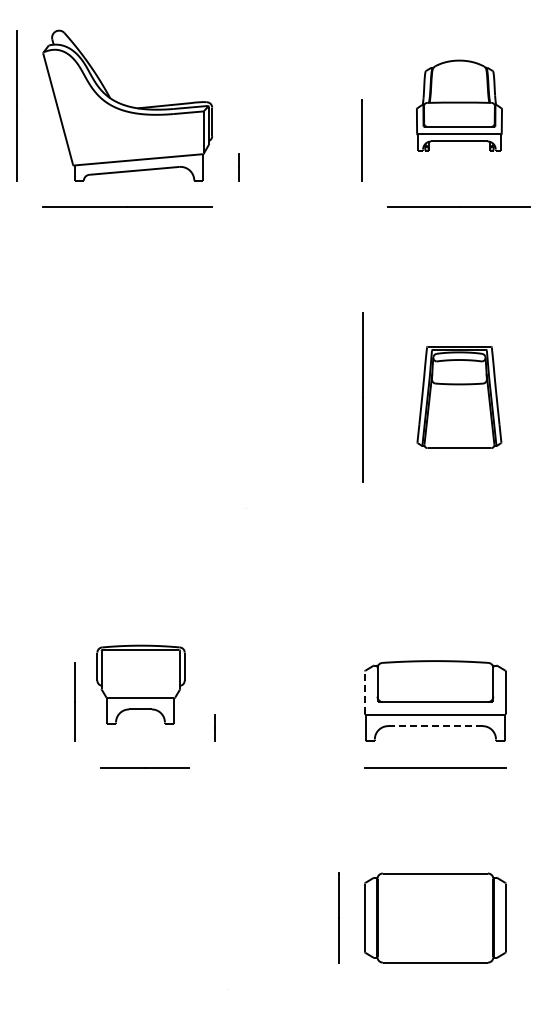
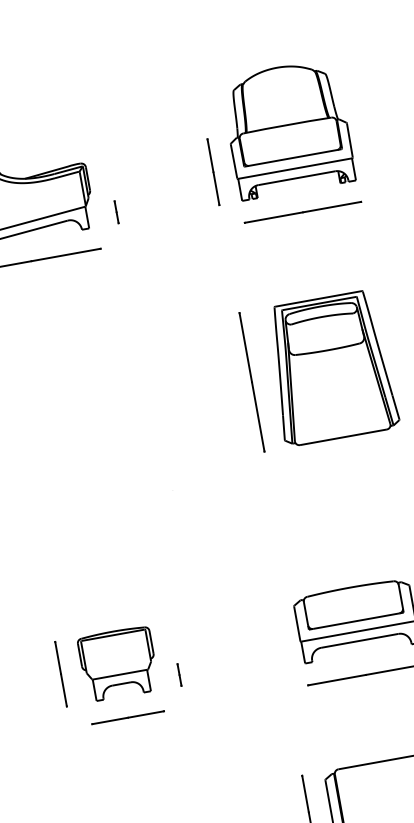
part: (459, 105) -> (288, 129), size x1.67
part: (459, 397) -> (331, 368), size x1.67
part: (140, 684) -> (117, 663), moved
line: (365, 692) -> (297, 623), dashed -> solid
line: (434, 726) -> (359, 641), dashed -> solid

